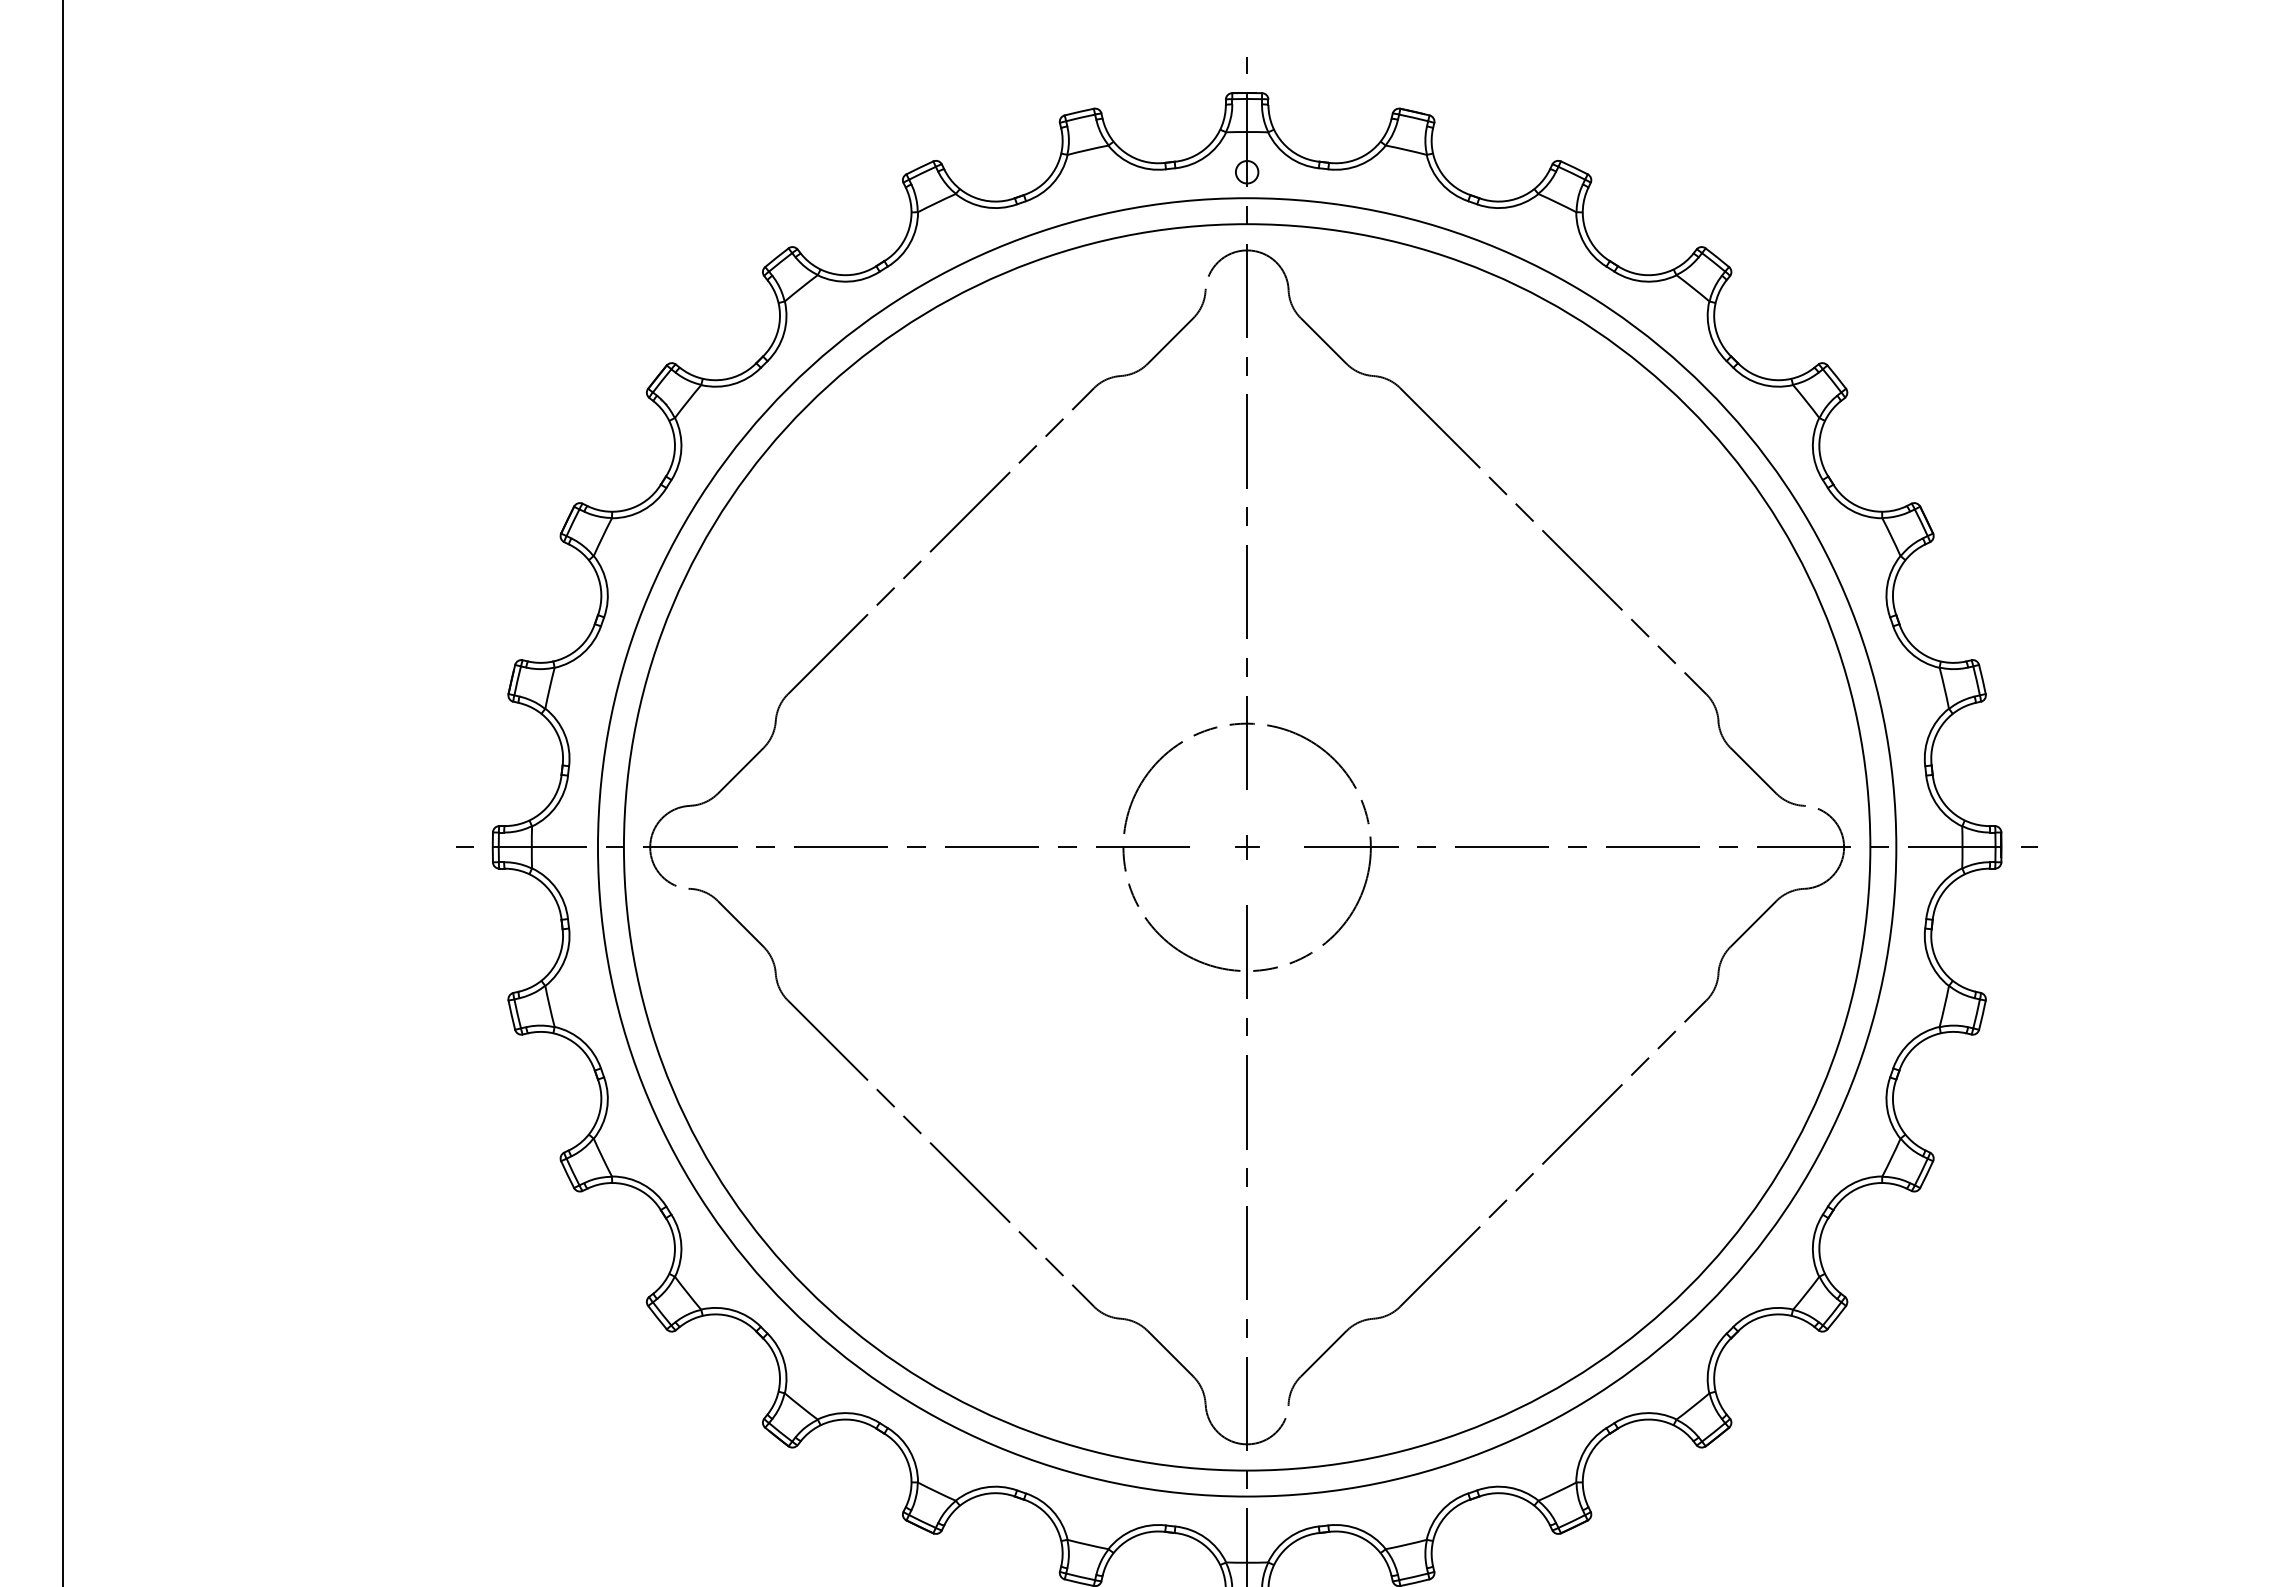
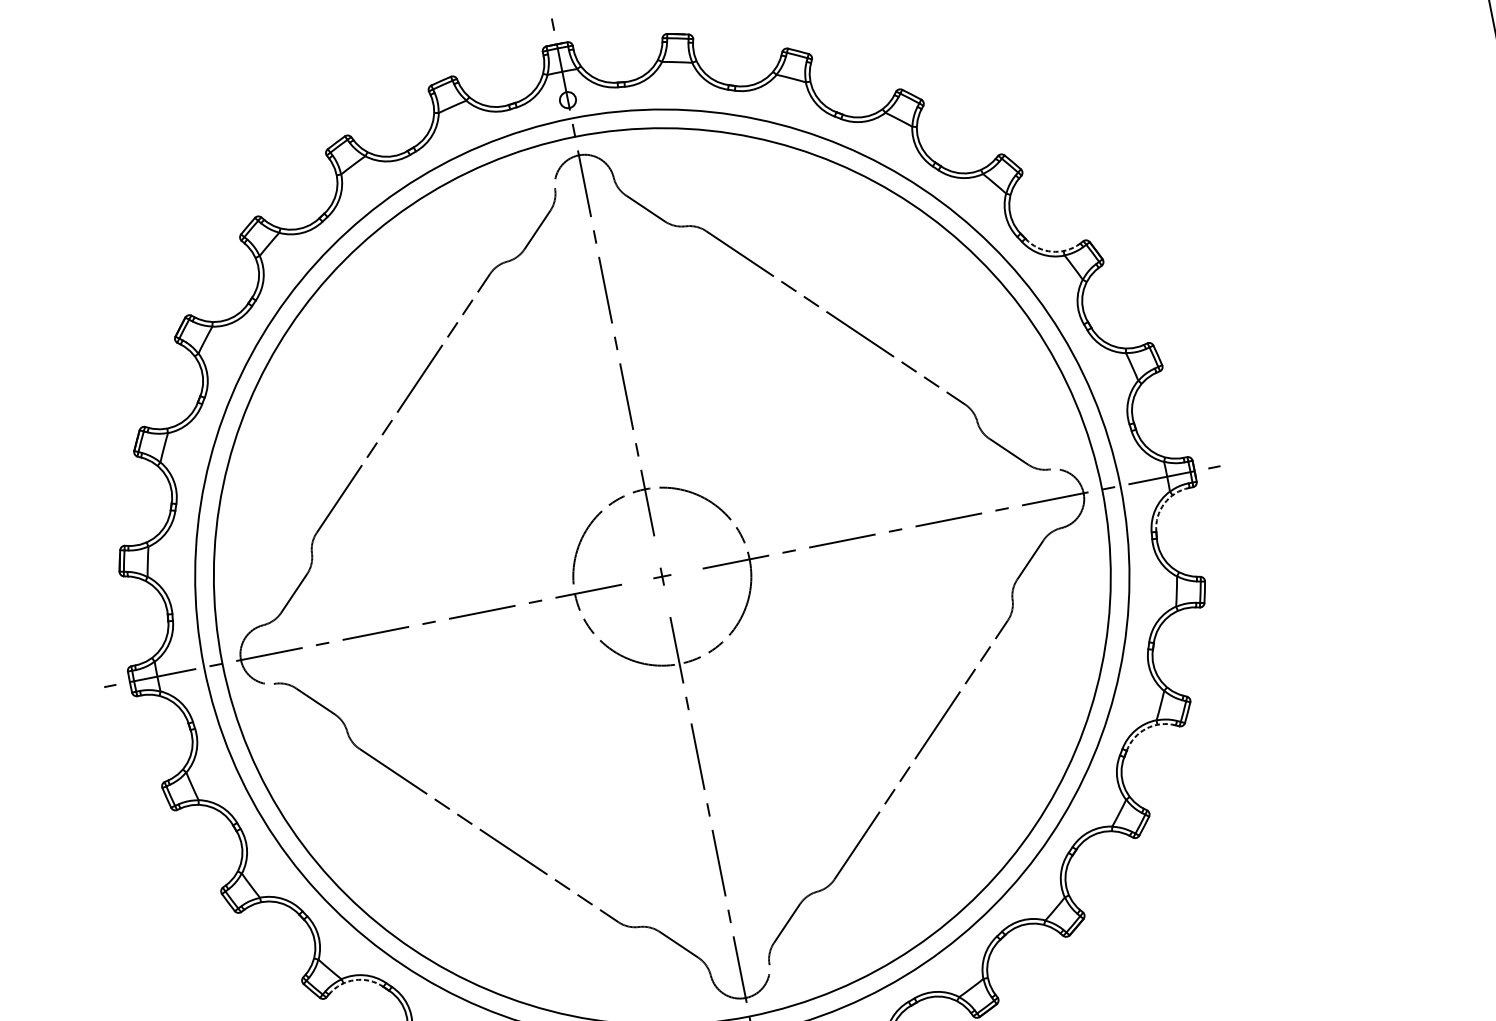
arc: (1866, 509) -> (1052, 251), solid -> dashed
arc: (1951, 883) -> (1164, 503), solid -> dashed
arc: (1866, 1185) -> (1146, 728), solid -> dashed
arc: (719, 1314) -> (355, 980), solid -> dashed

